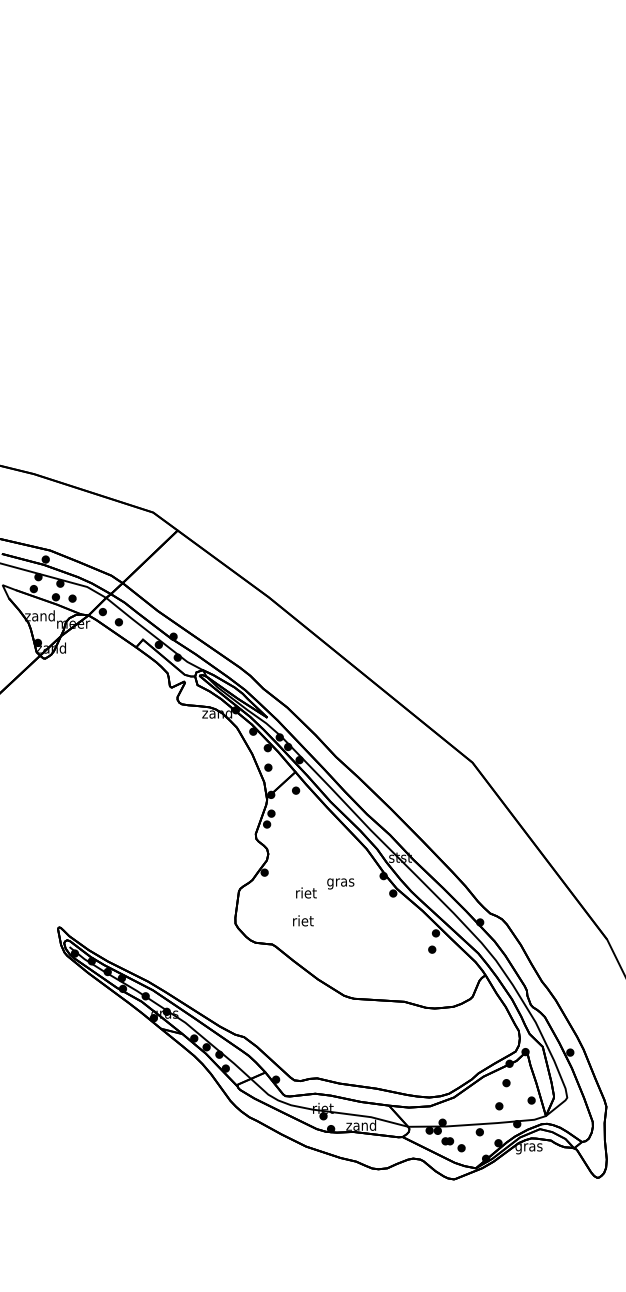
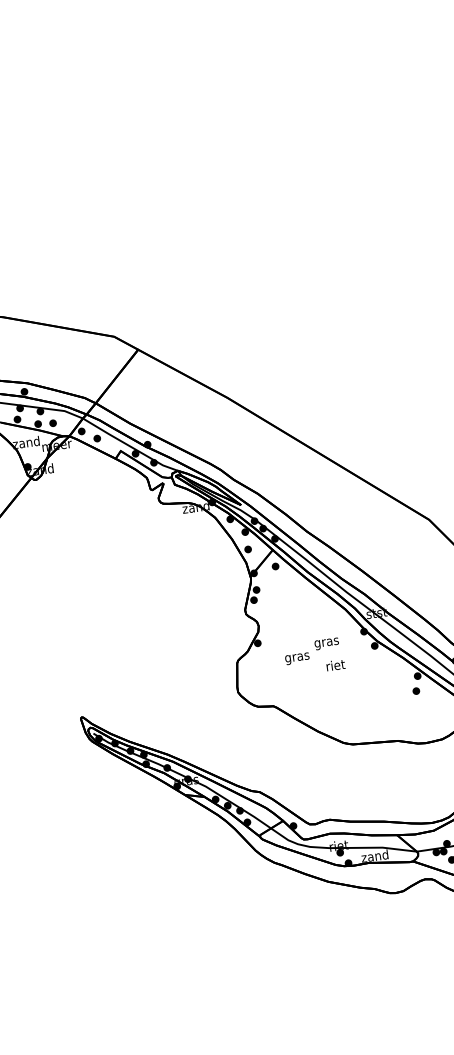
text: (305, 894) -> (296, 657), riet -> gras
text: (303, 920) -> (335, 664), moved

